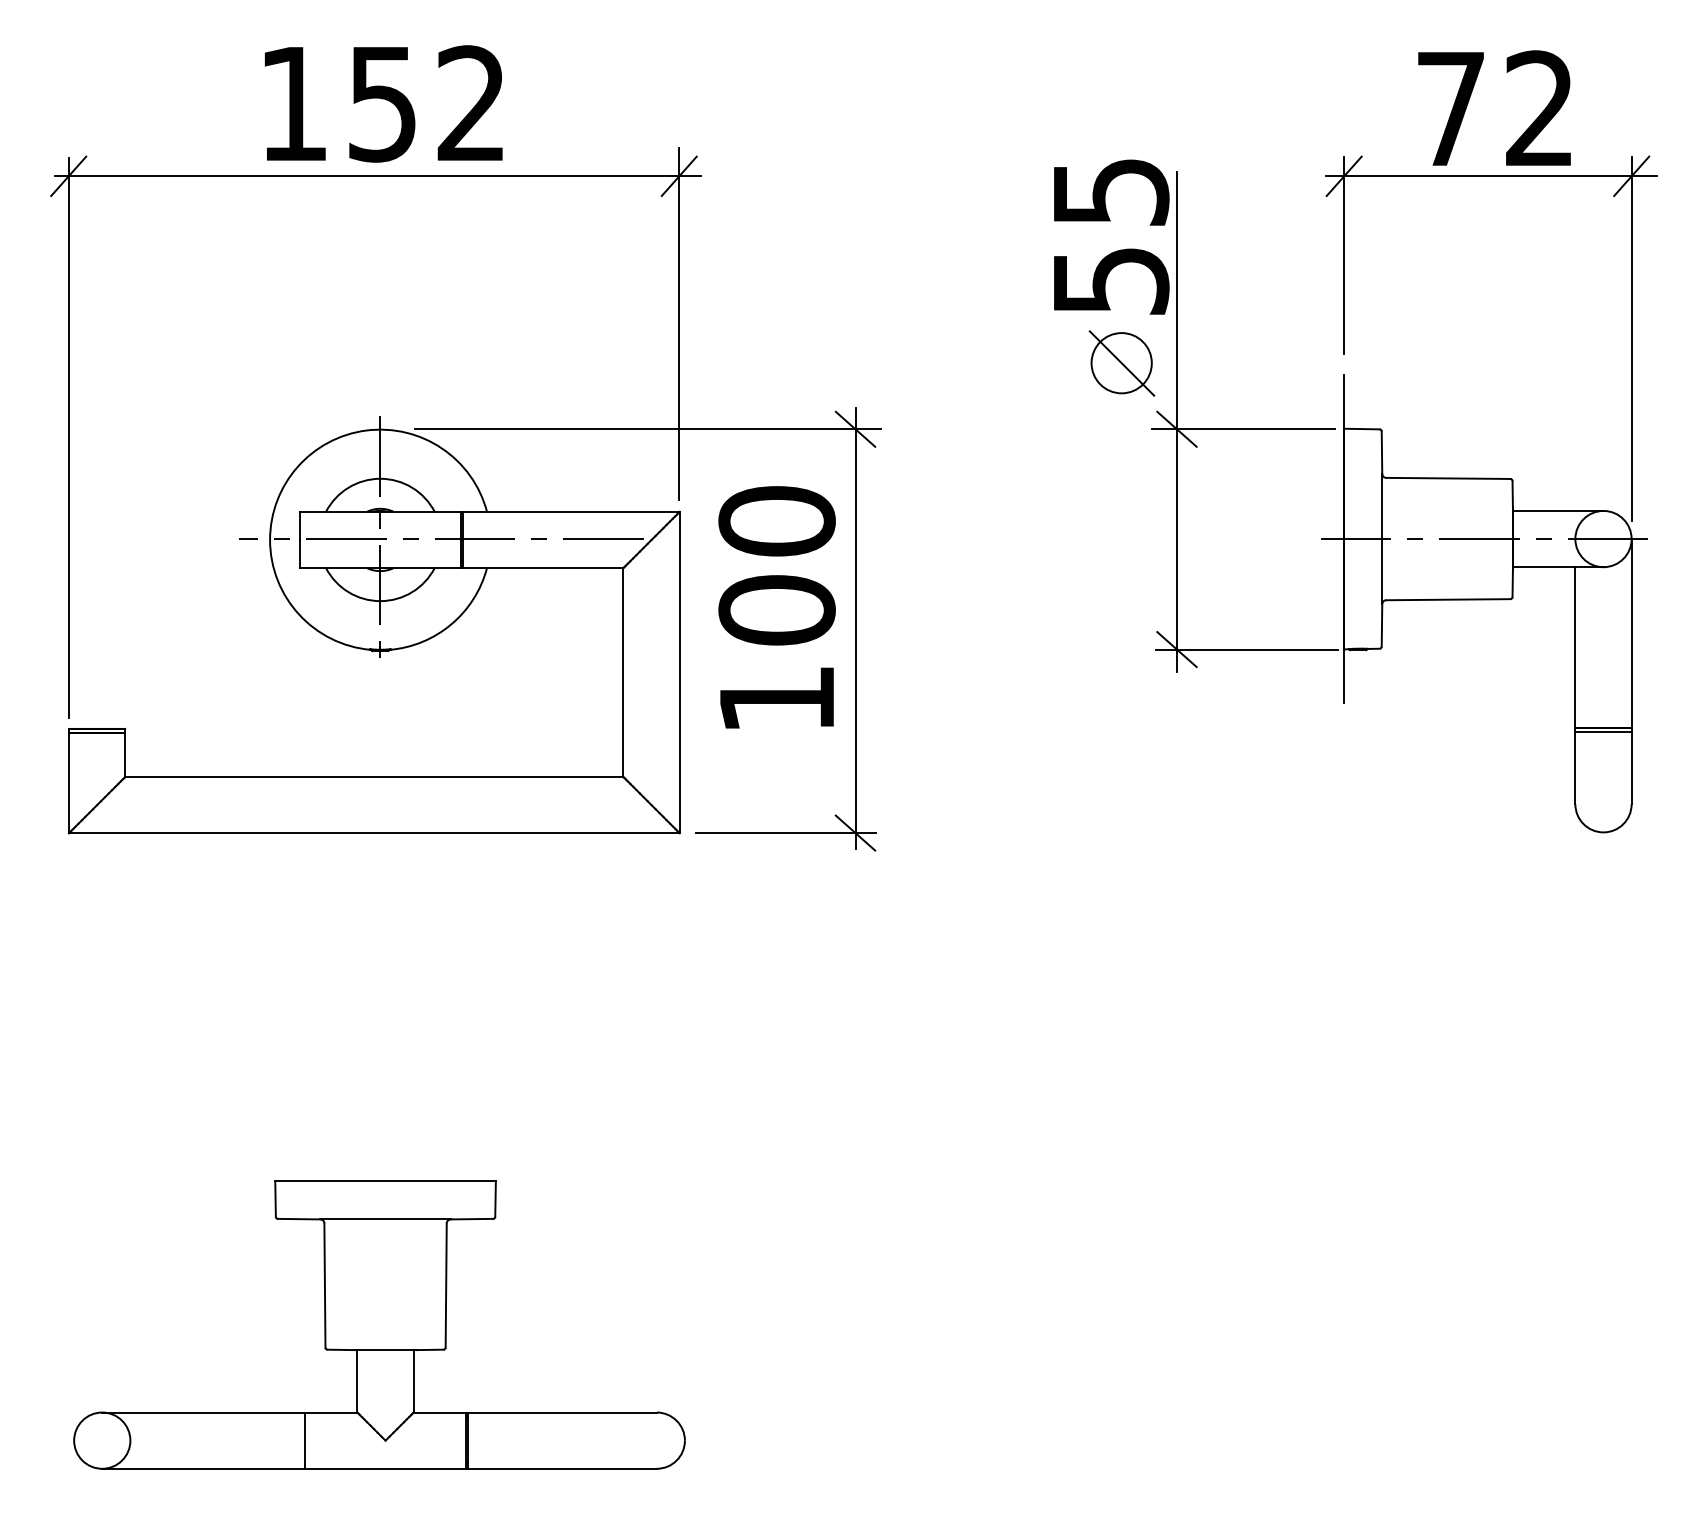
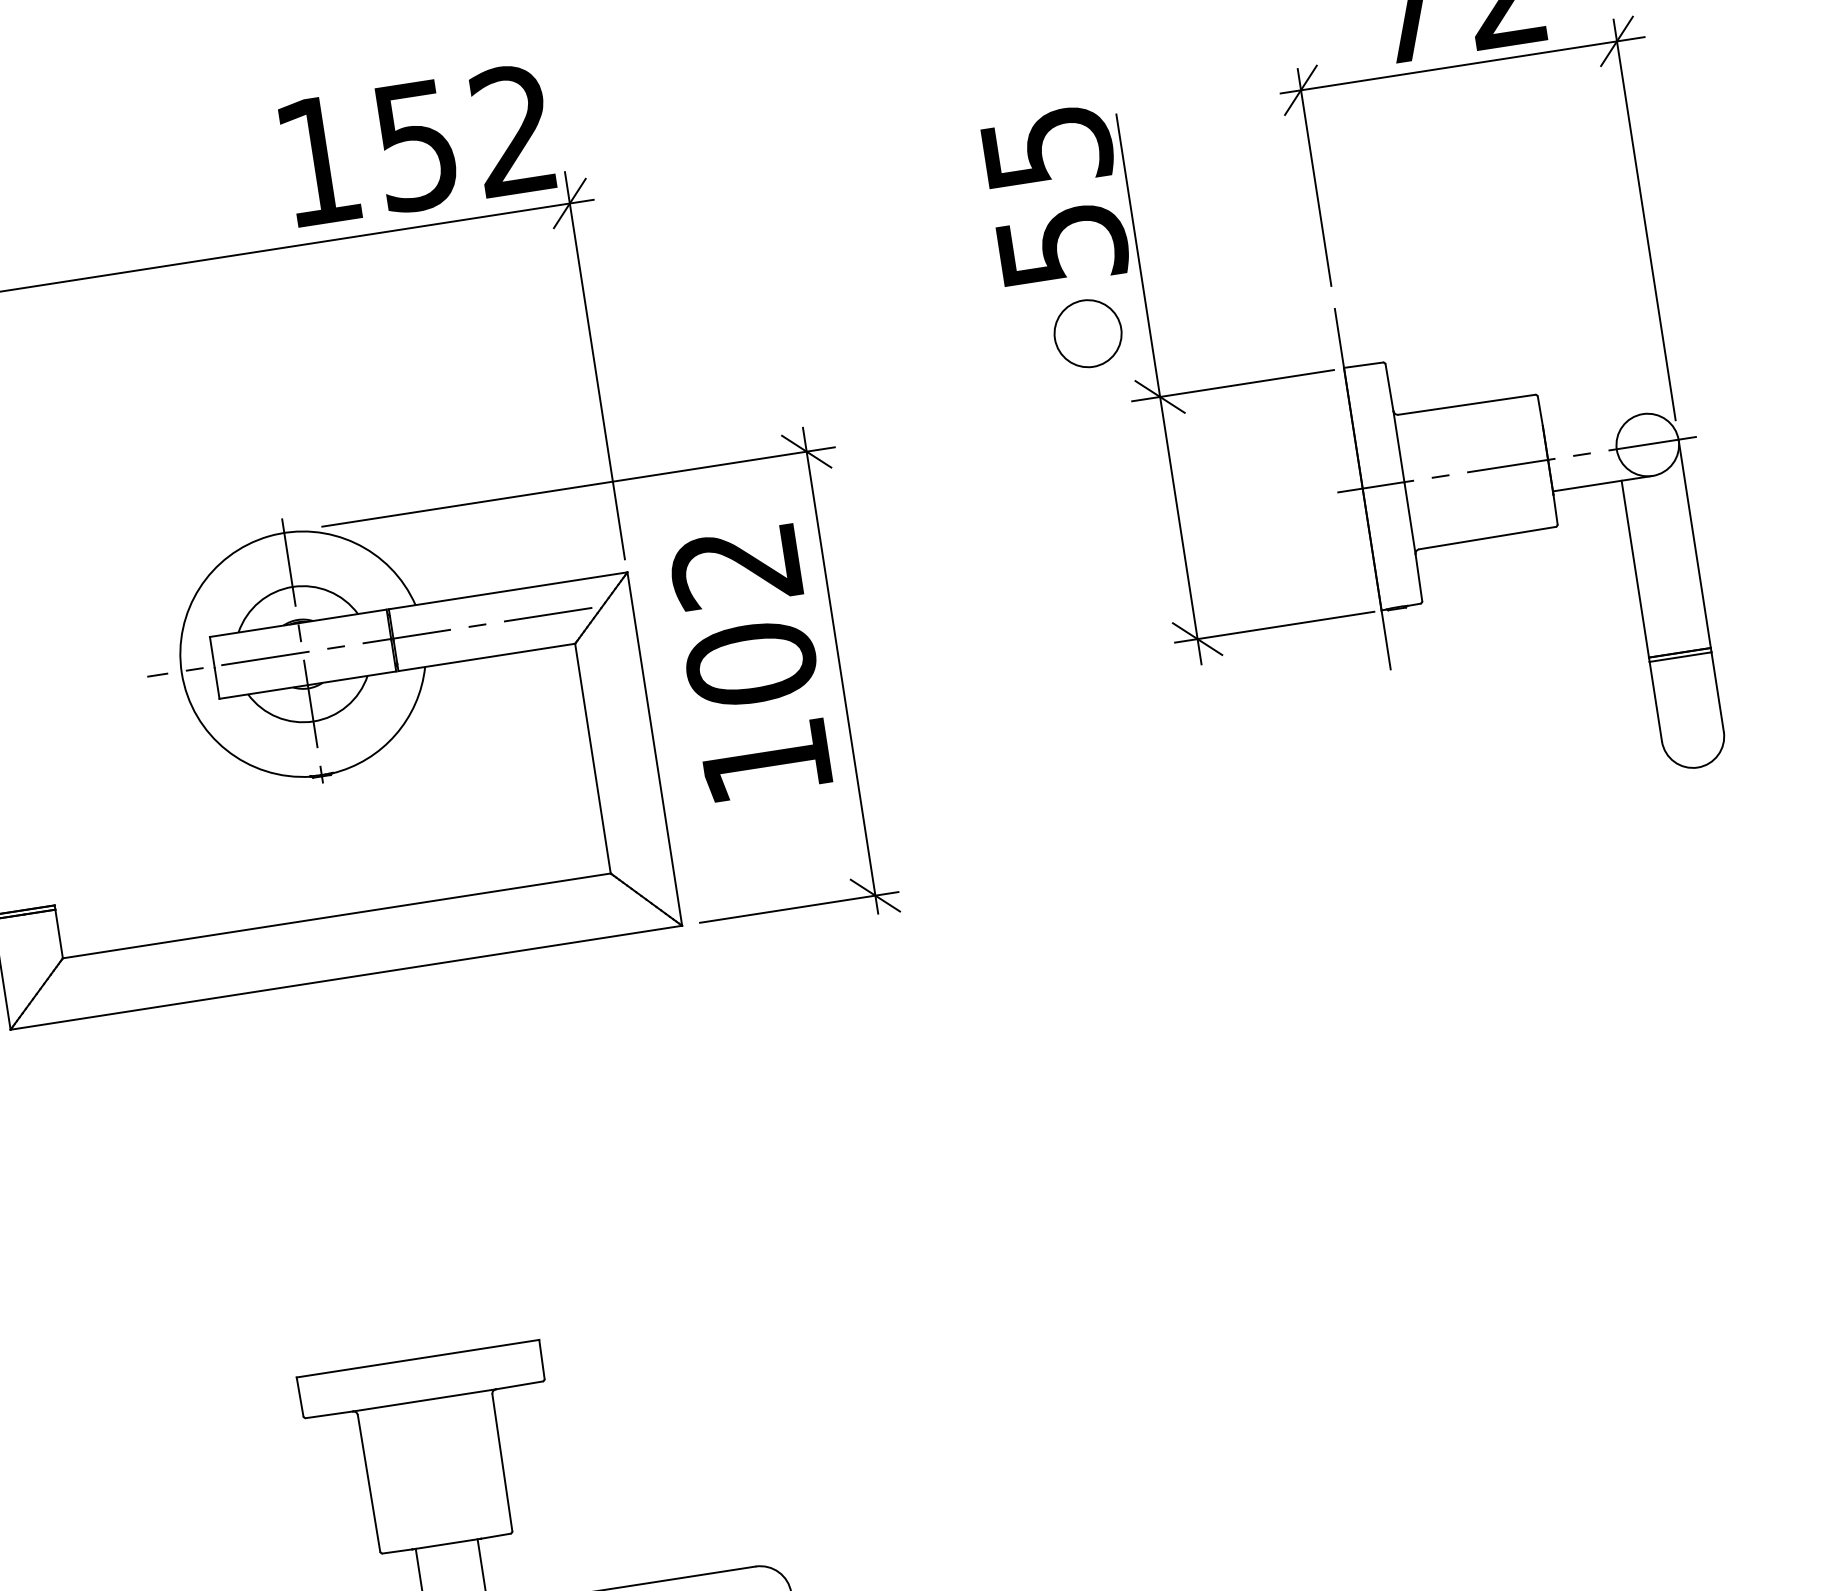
text: (383, 103) -> (416, 145), moved
line: (1121, 363) -> (1087, 334), removed
line: (1557, 510) -> (1592, 421), removed
text: (776, 521) -> (735, 566), 100 -> 102

